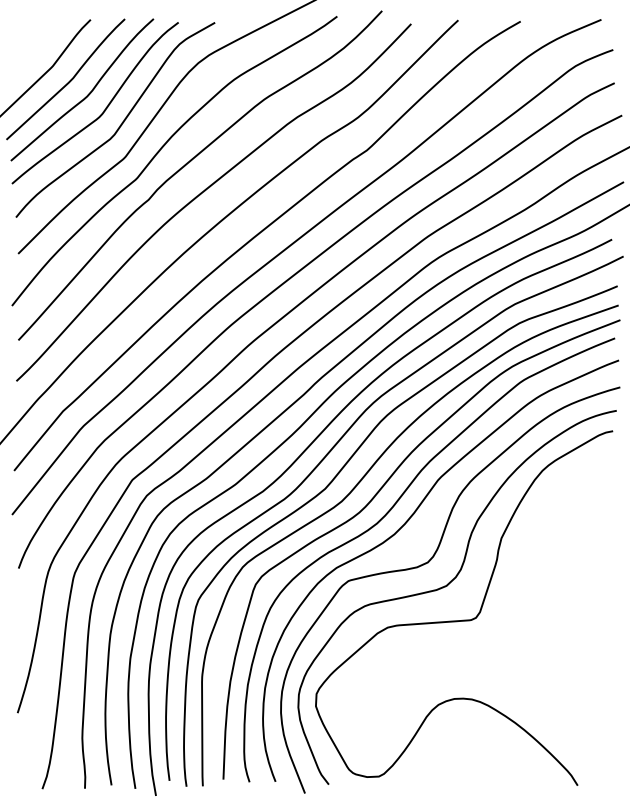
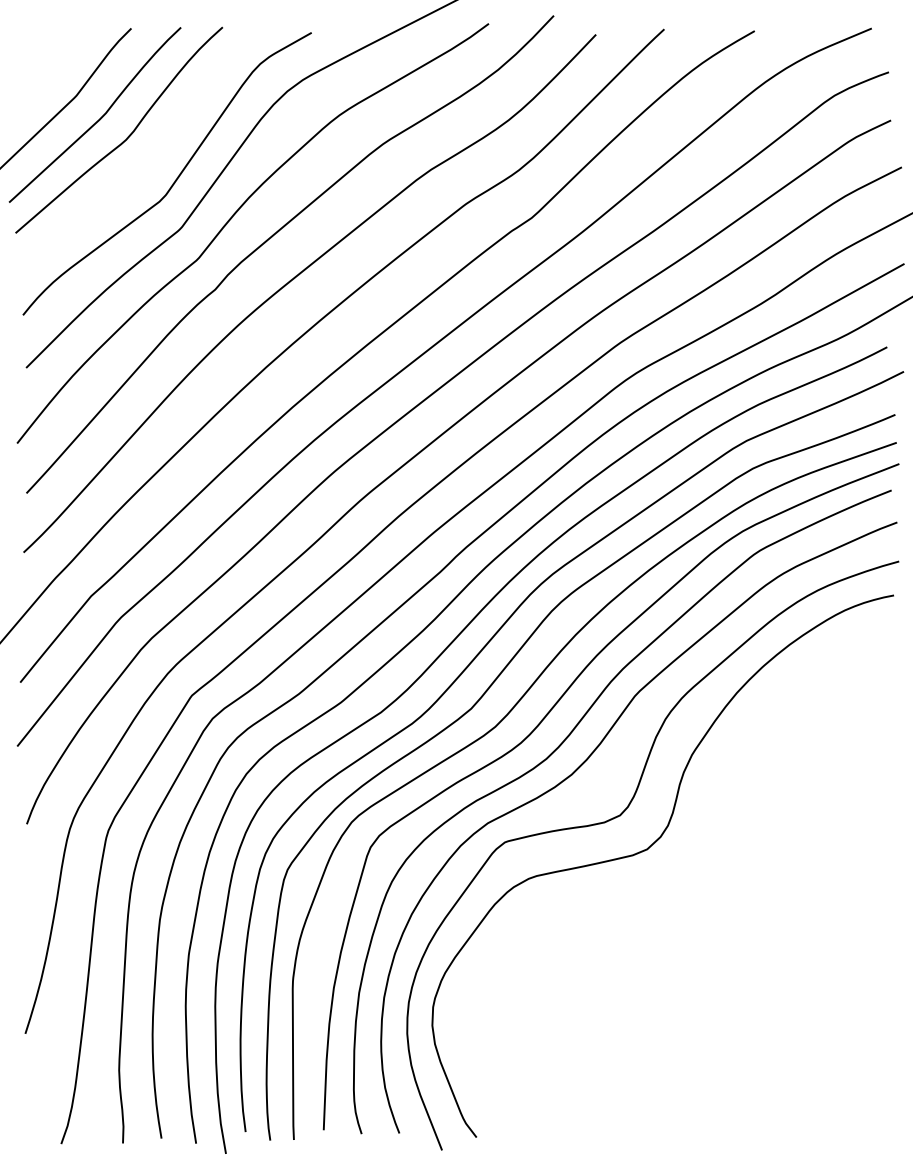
curve: (103, 110) -> (149, 160), removed
curve: (464, 619) -> (673, 898), removed

